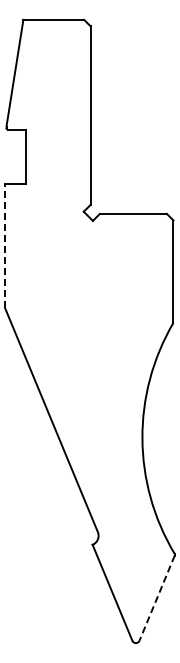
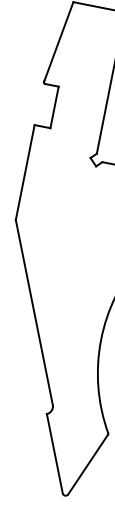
line: (5, 245) -> (25, 171), dashed -> solid
line: (156, 598) -> (87, 464), dashed -> solid

